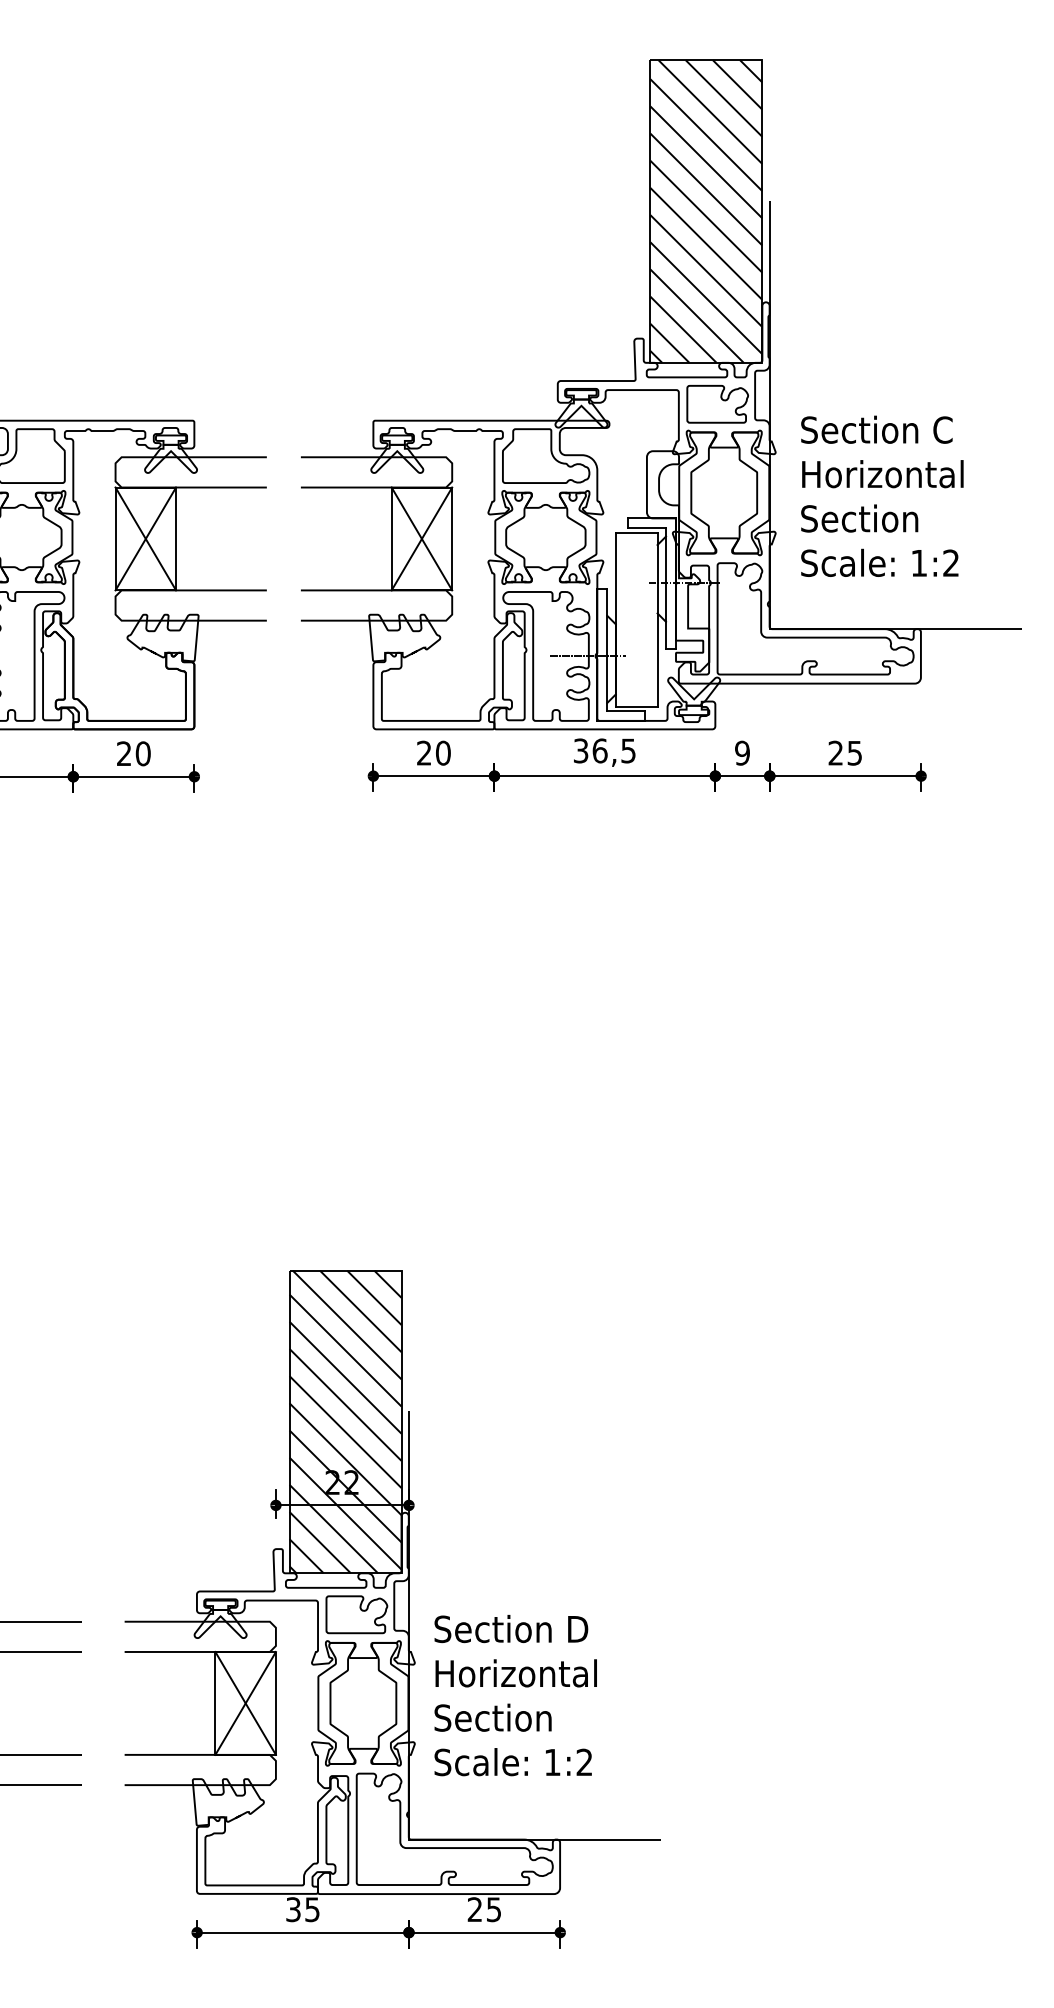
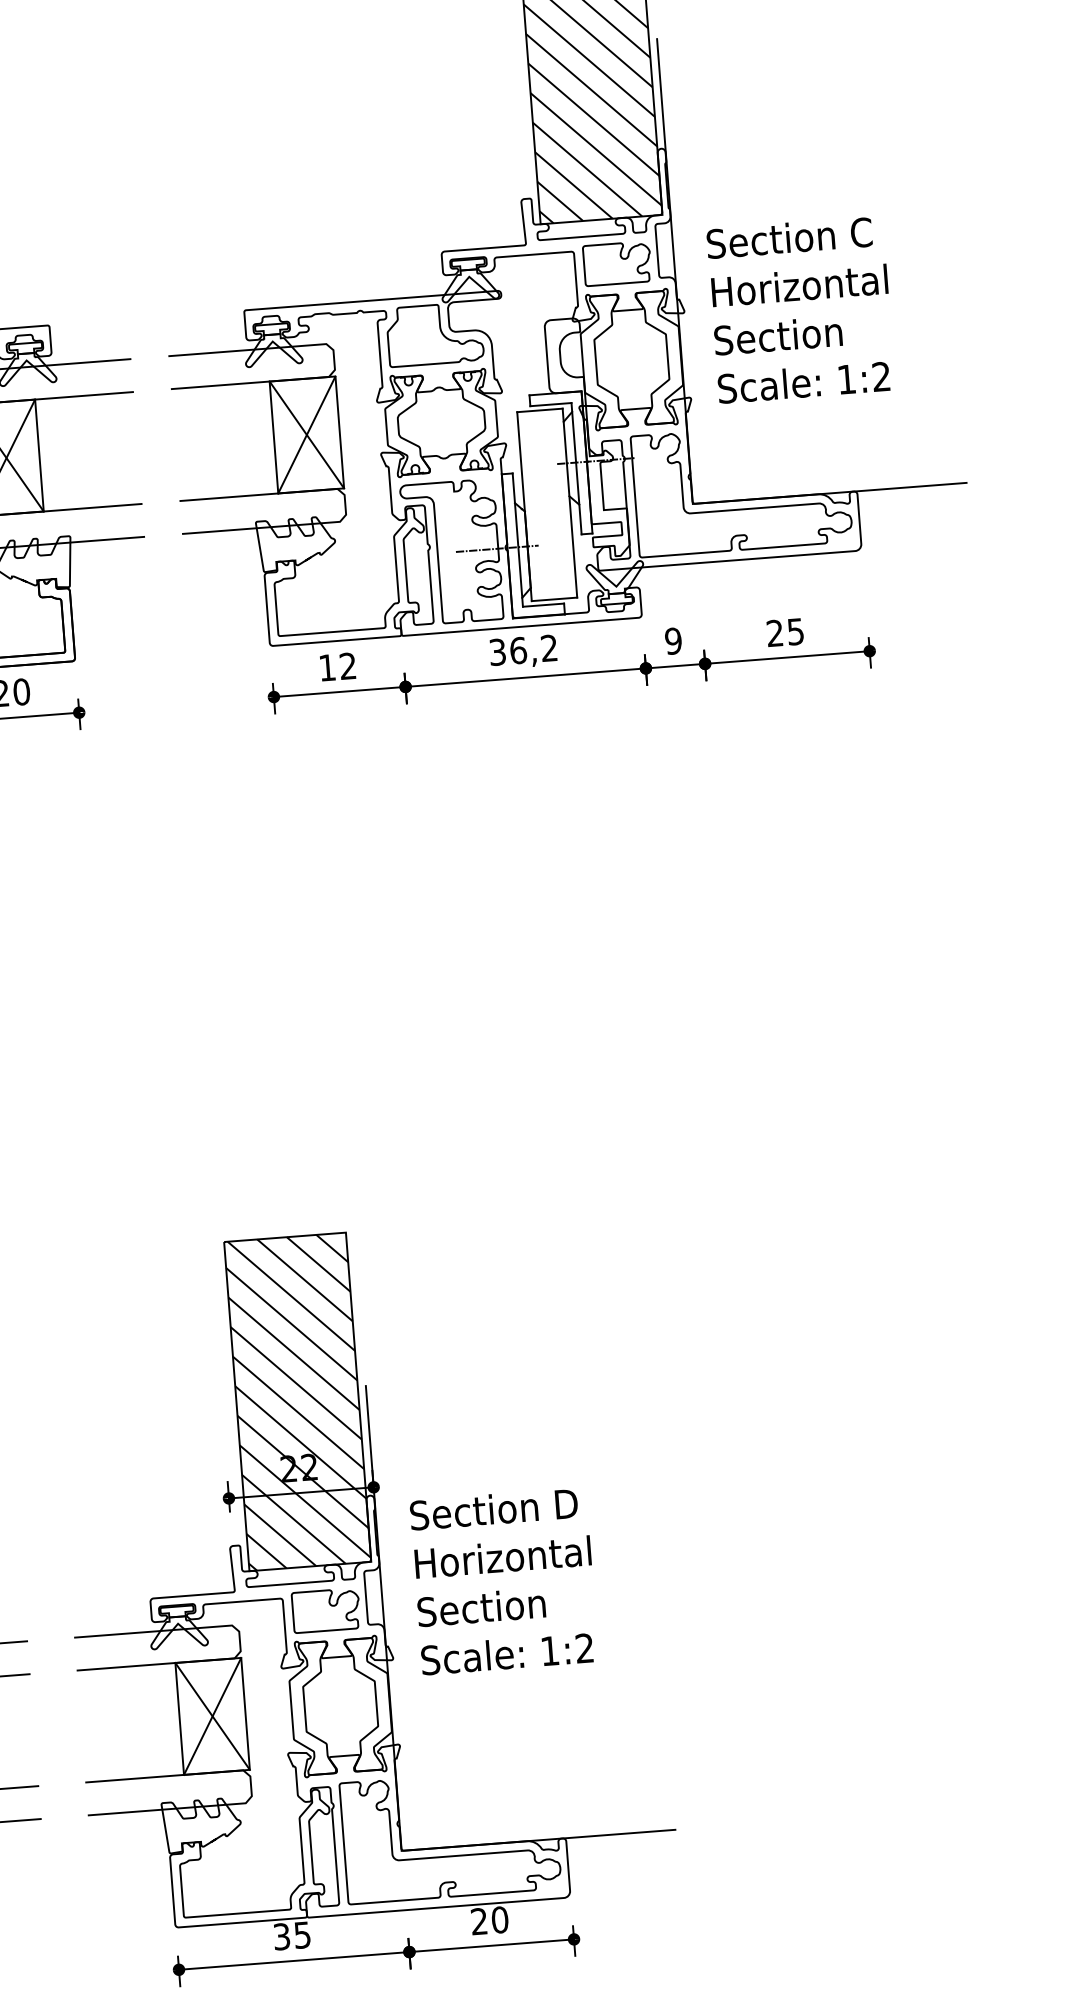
text: (882, 495) -> (801, 308), moved
text: (628, 750) -> (549, 647), 36,5 -> 36,2
text: (433, 752) -> (337, 666), 20 -> 12
text: (515, 1695) -> (504, 1581), moved
text: (493, 1909) -> (499, 1919), 25 -> 20

